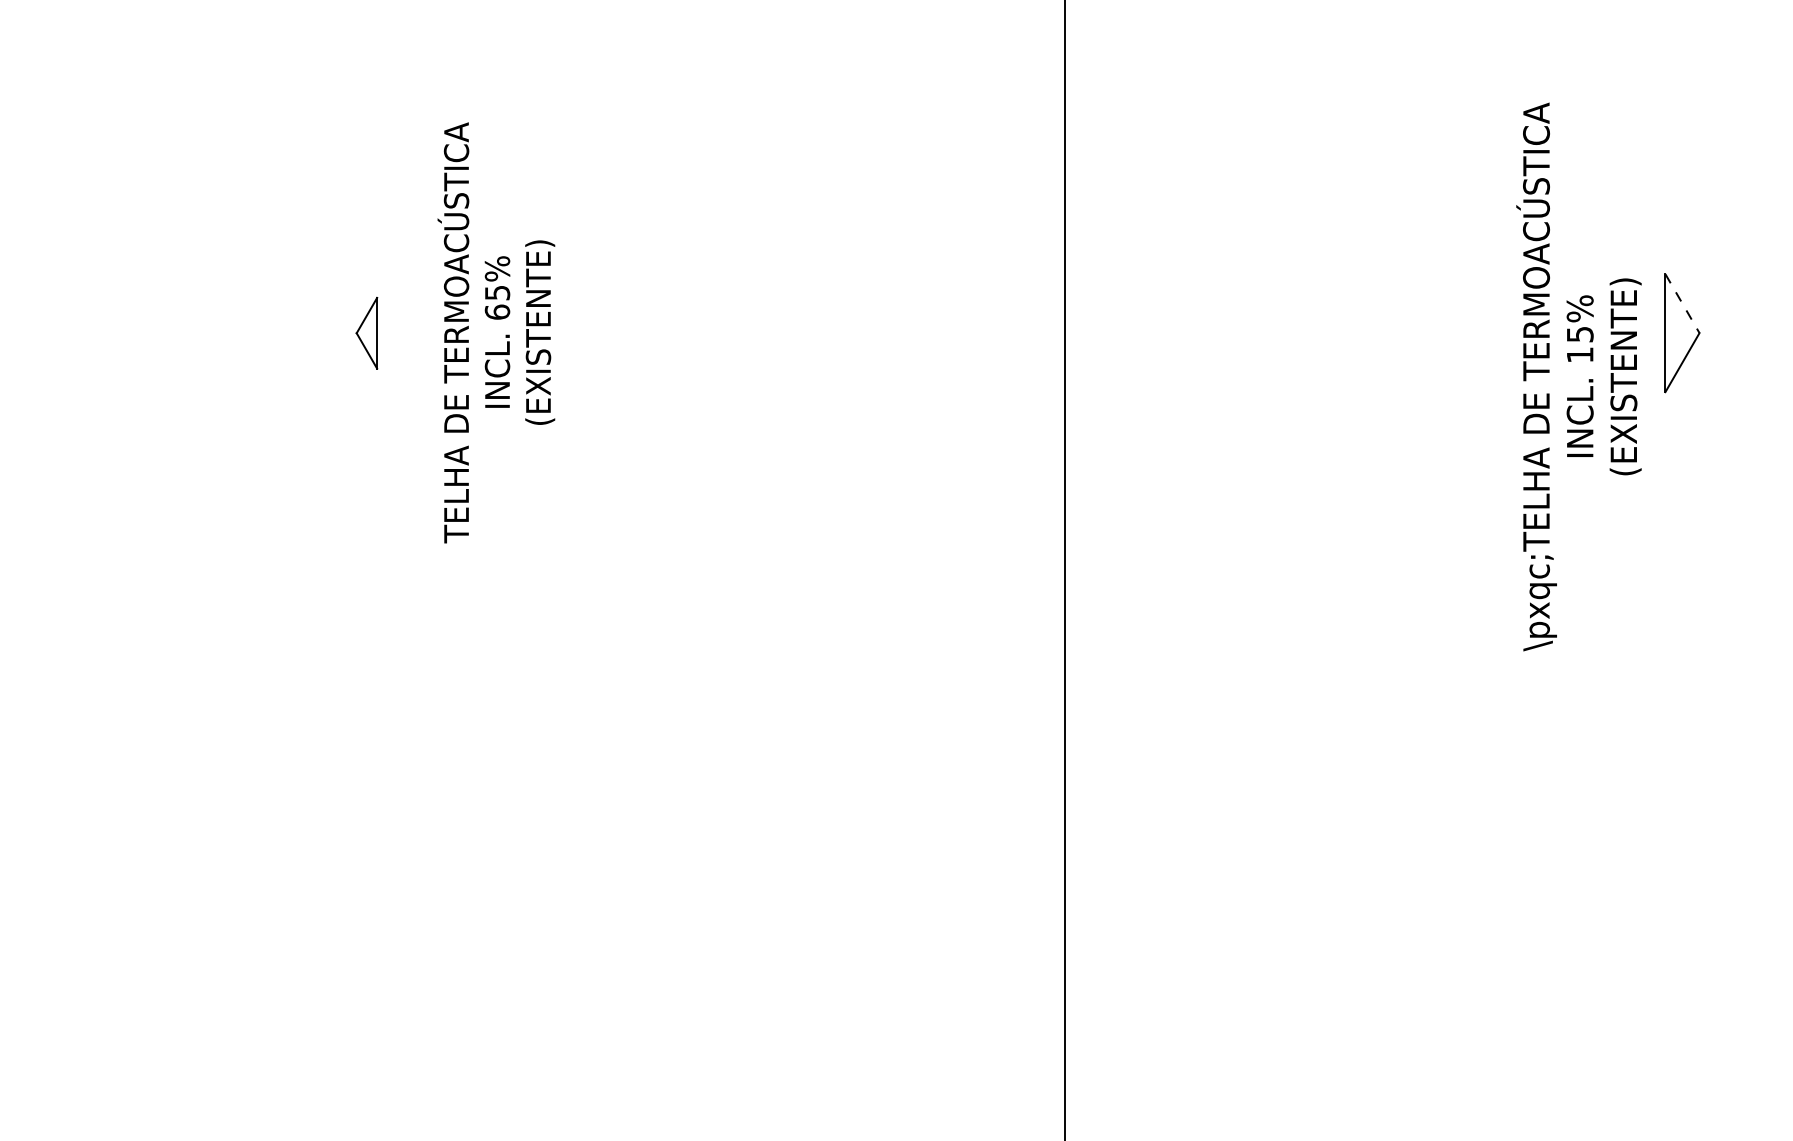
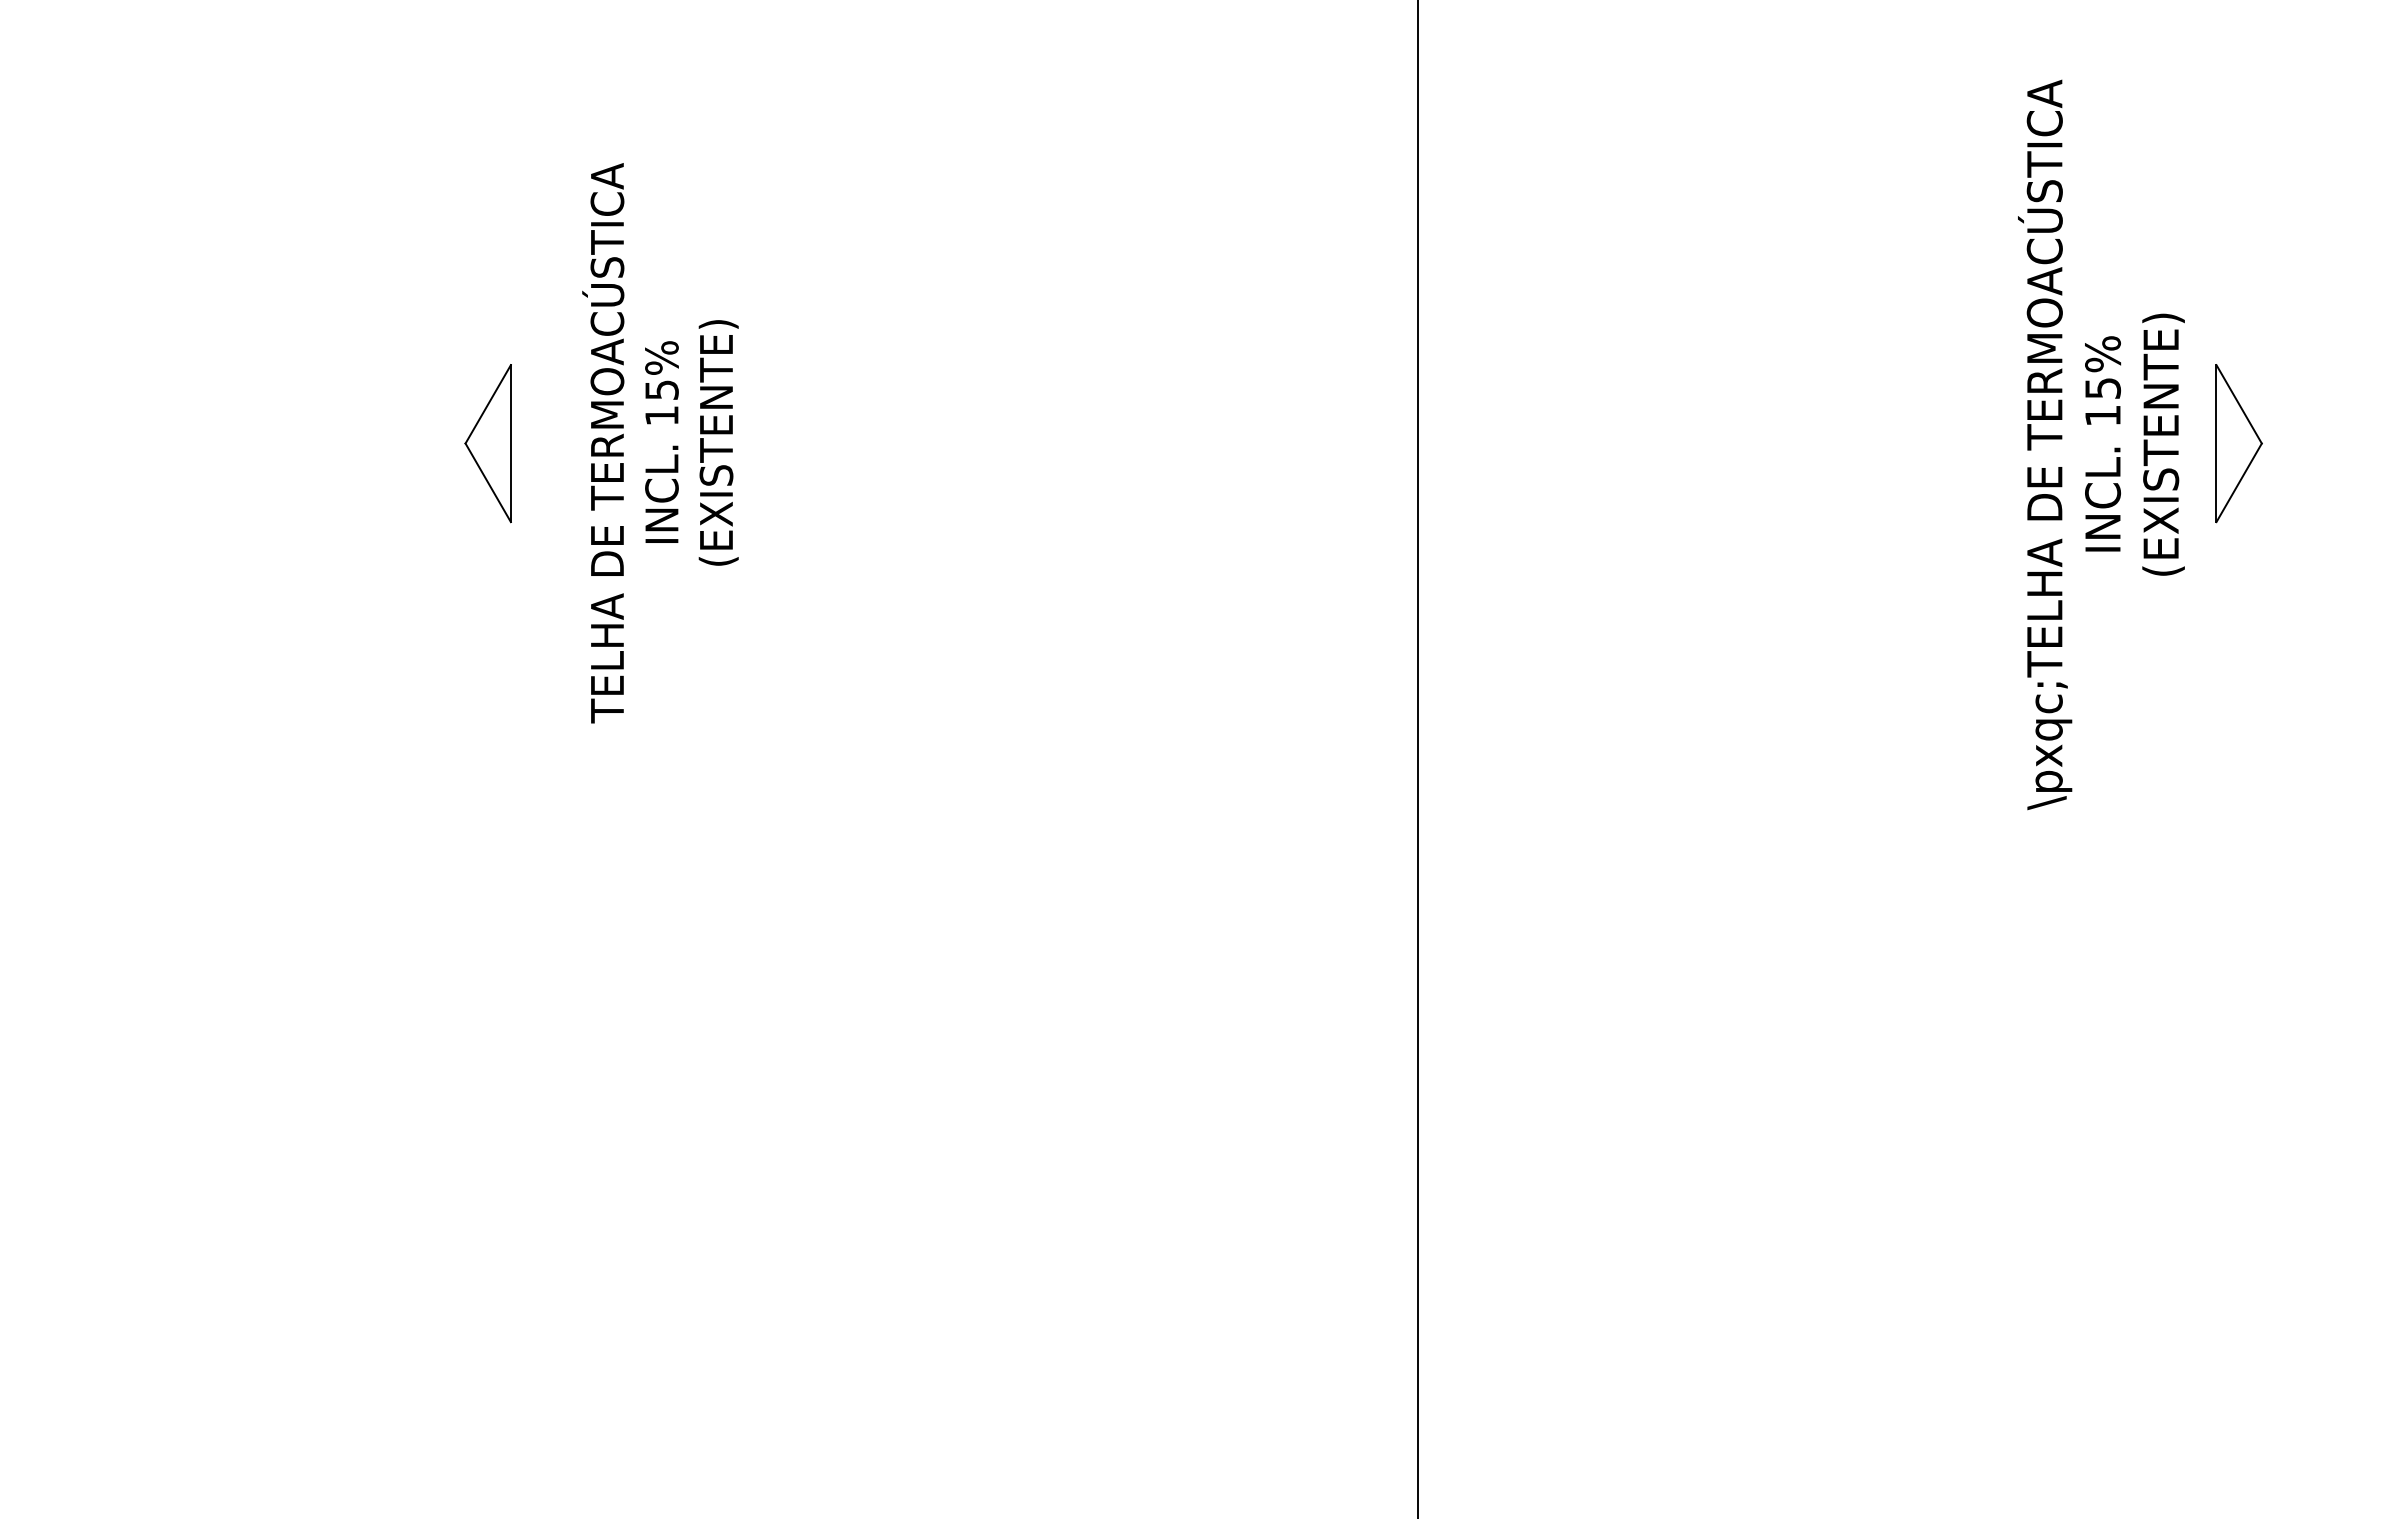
line: (1682, 303) -> (2239, 404), dashed -> solid
text: (497, 312) -> (661, 415), 65% -> 15%
part: (366, 333) -> (487, 443), size x1.67
text: (1579, 376) -> (2101, 444), moved

